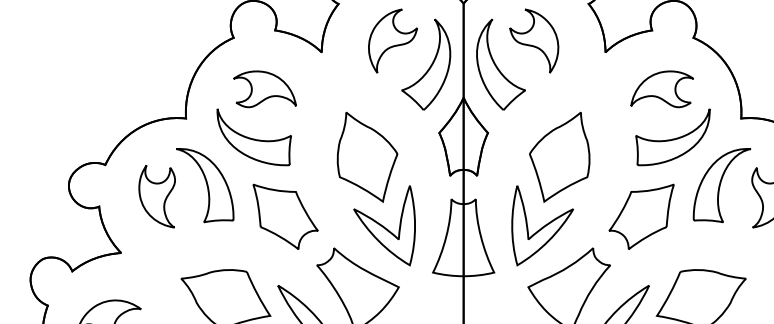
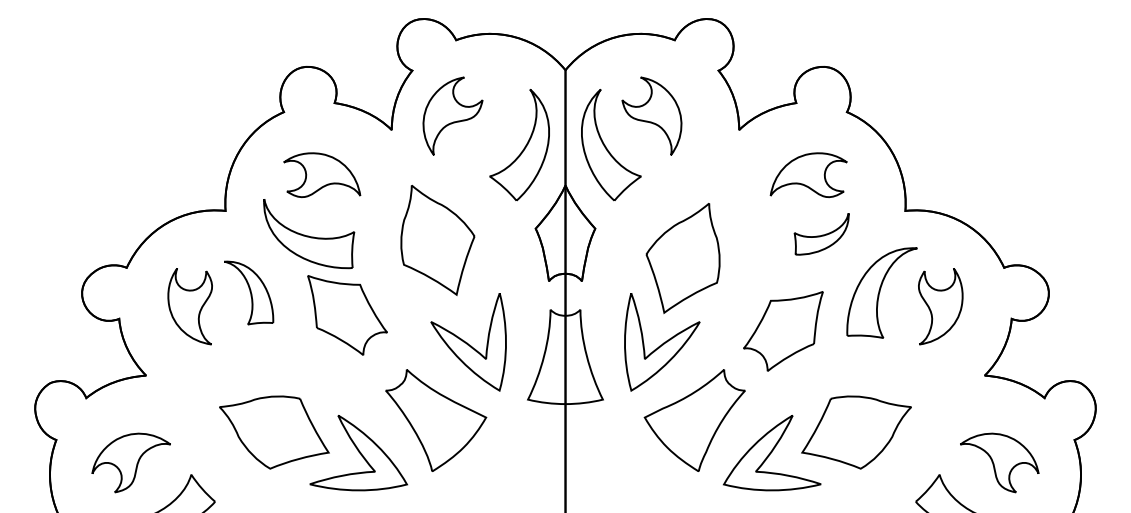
part: (392, 40) -> (452, 115), moved
part: (672, 137) -> (821, 234), size x0.6
part: (367, 157) -> (437, 240), moved
part: (204, 185) -> (248, 292), size x0.7
part: (285, 216) -> (347, 315), moved

